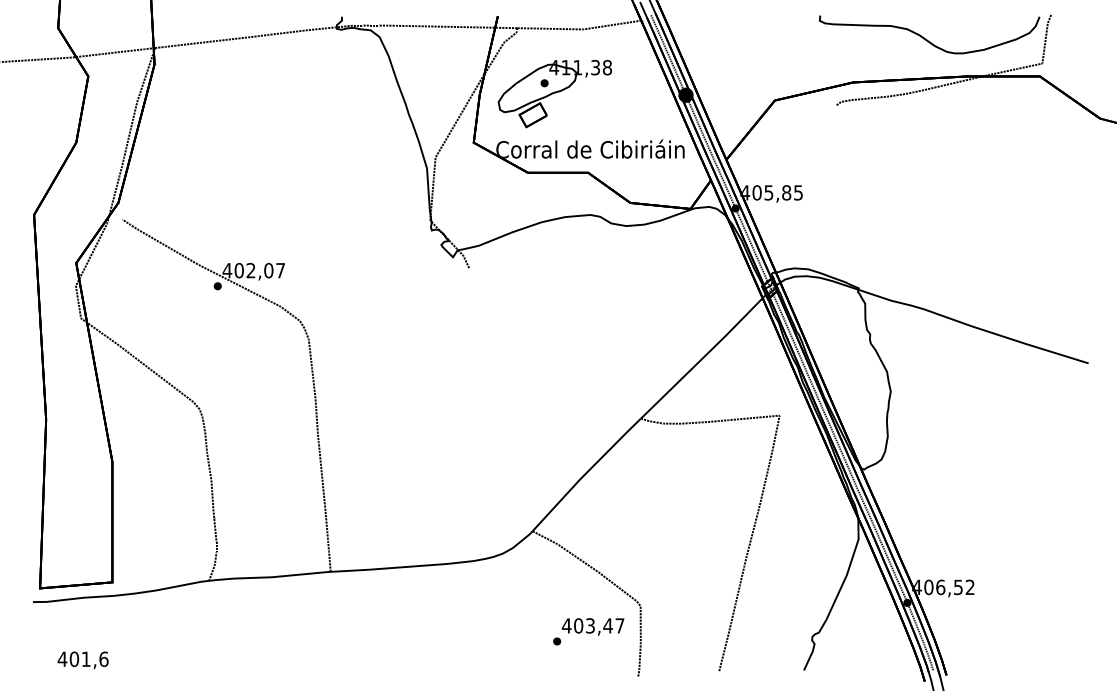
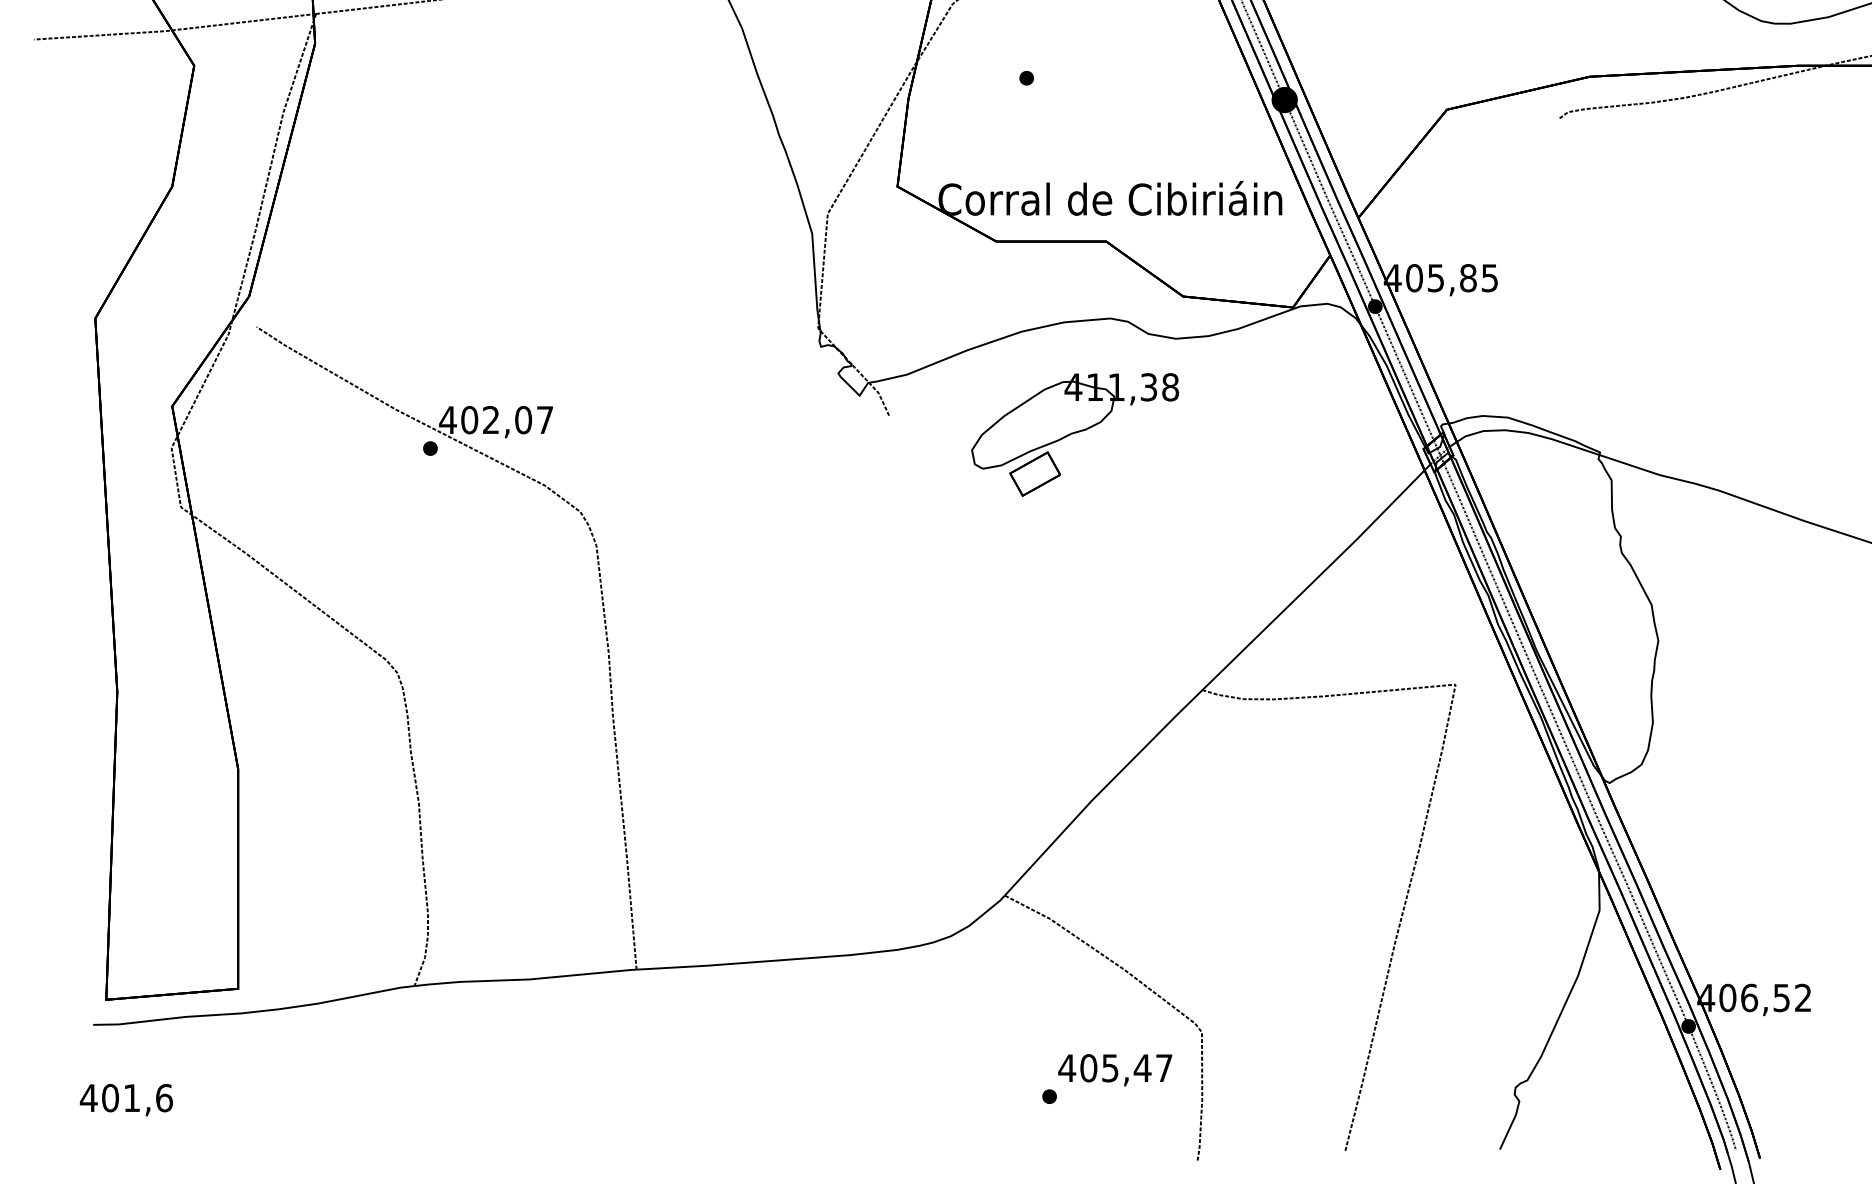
part: (554, 94) -> (1073, 436), moved
text: (590, 625) -> (1110, 1067), 403,47 -> 405,47
text: (82, 660) -> (125, 1100), moved

